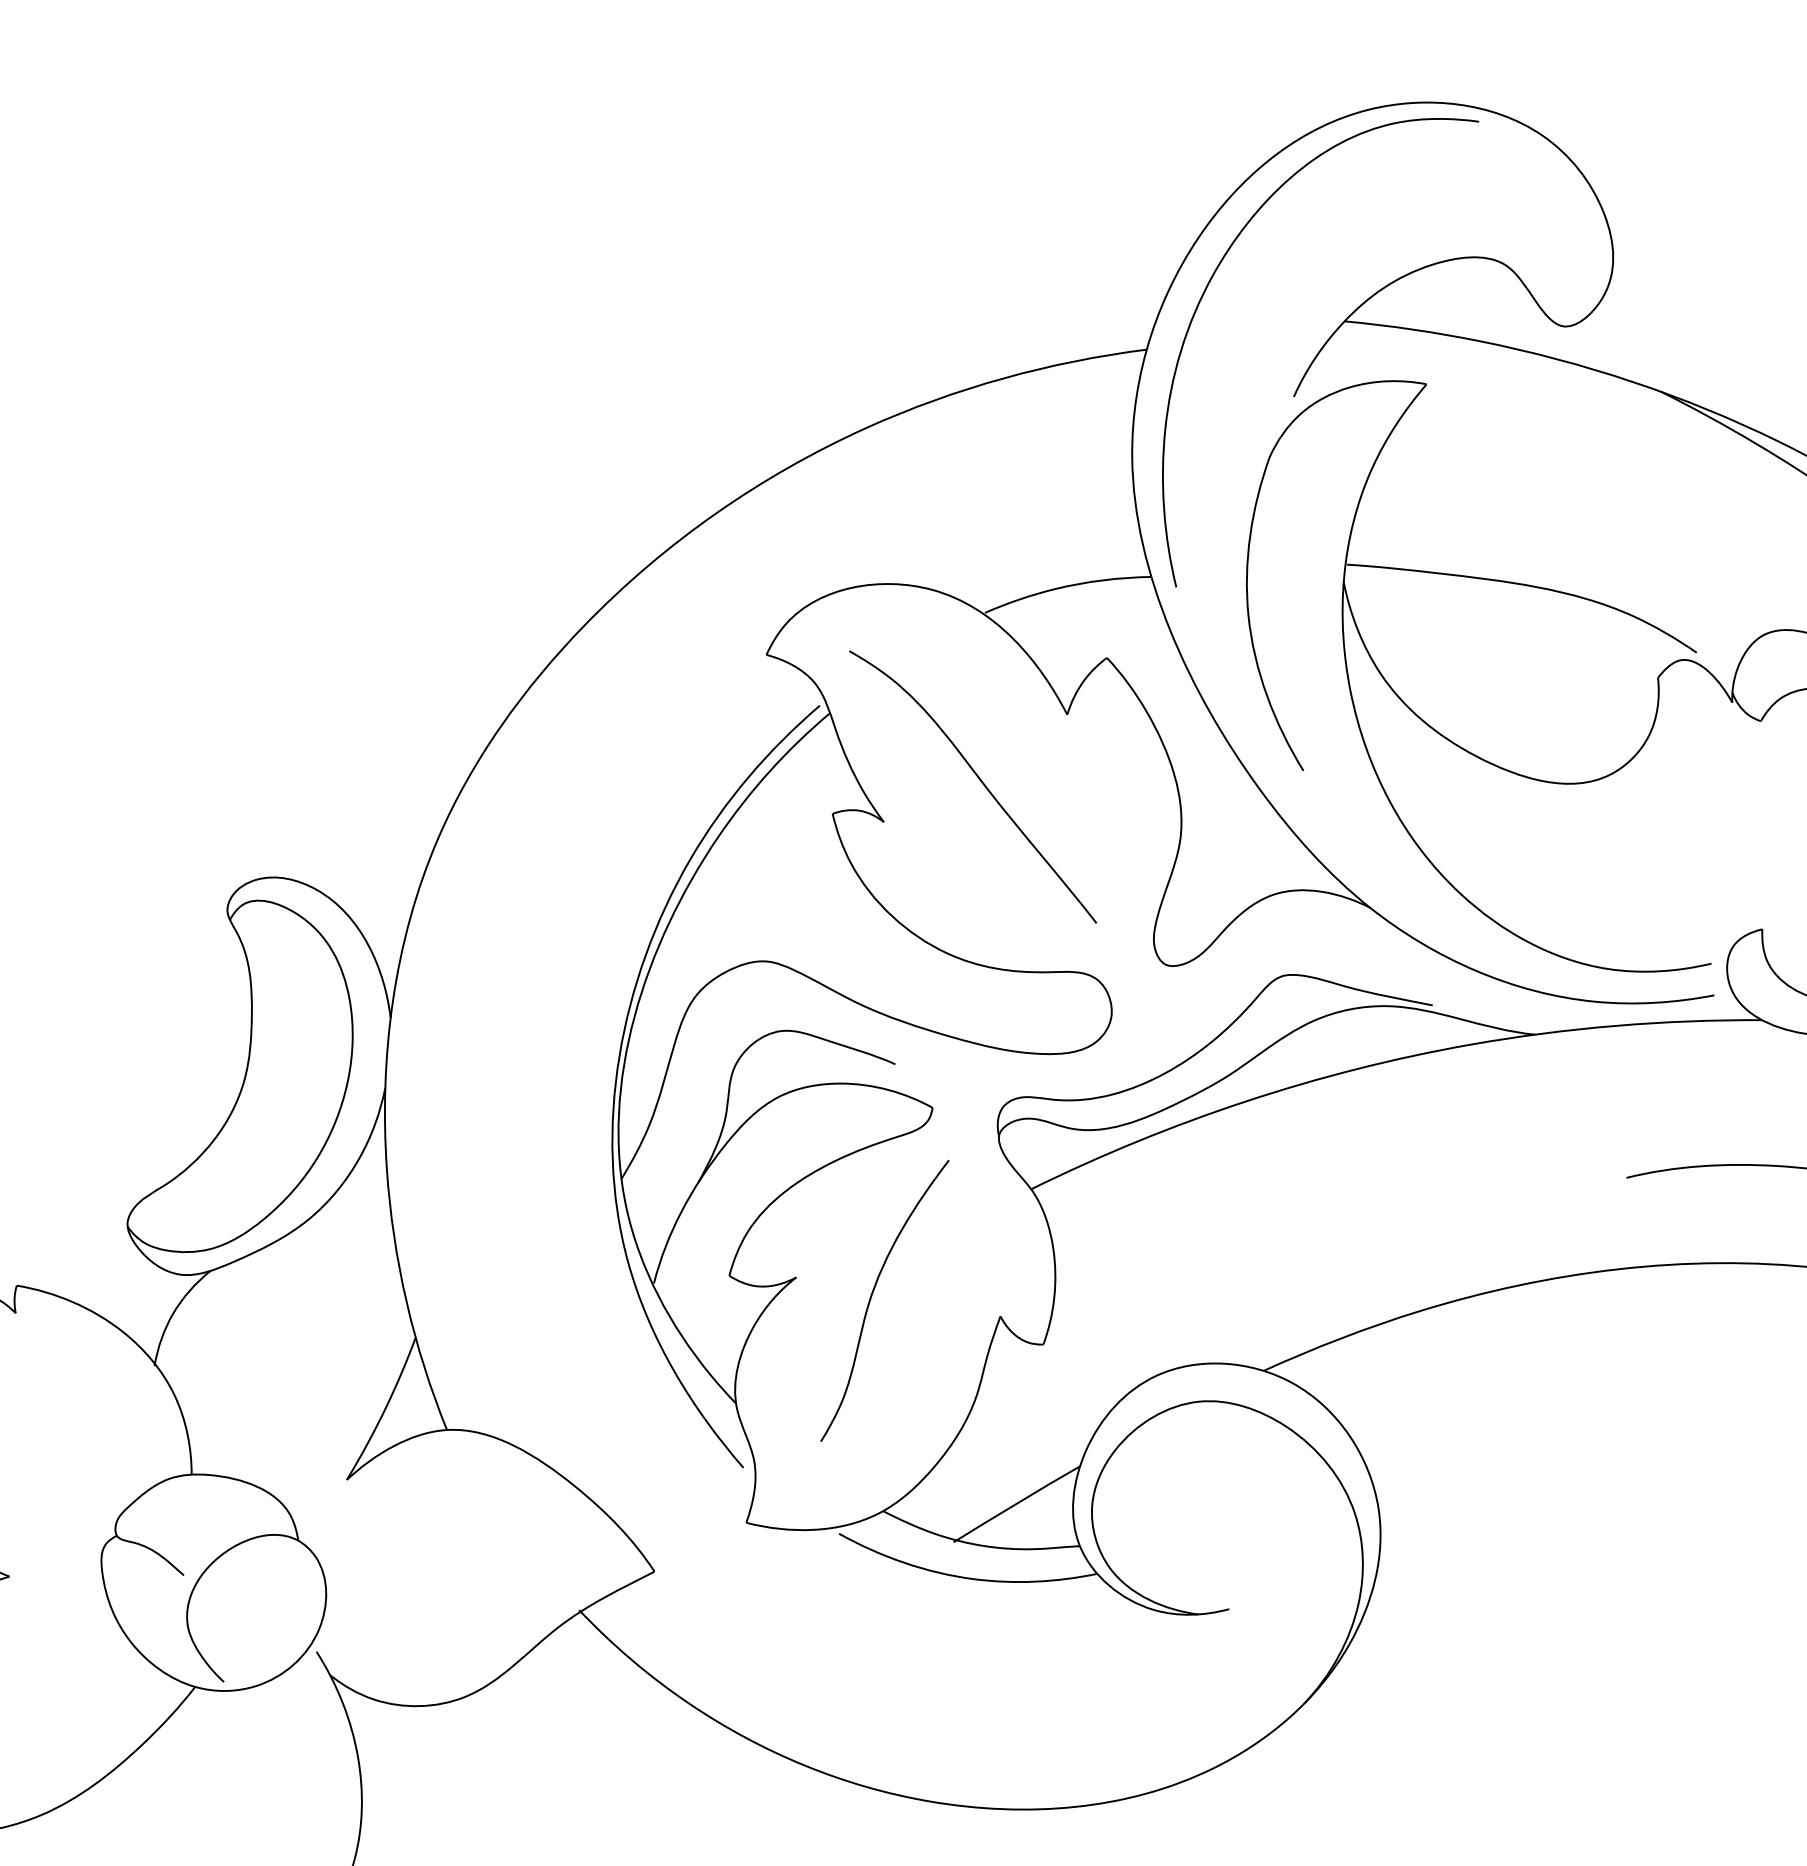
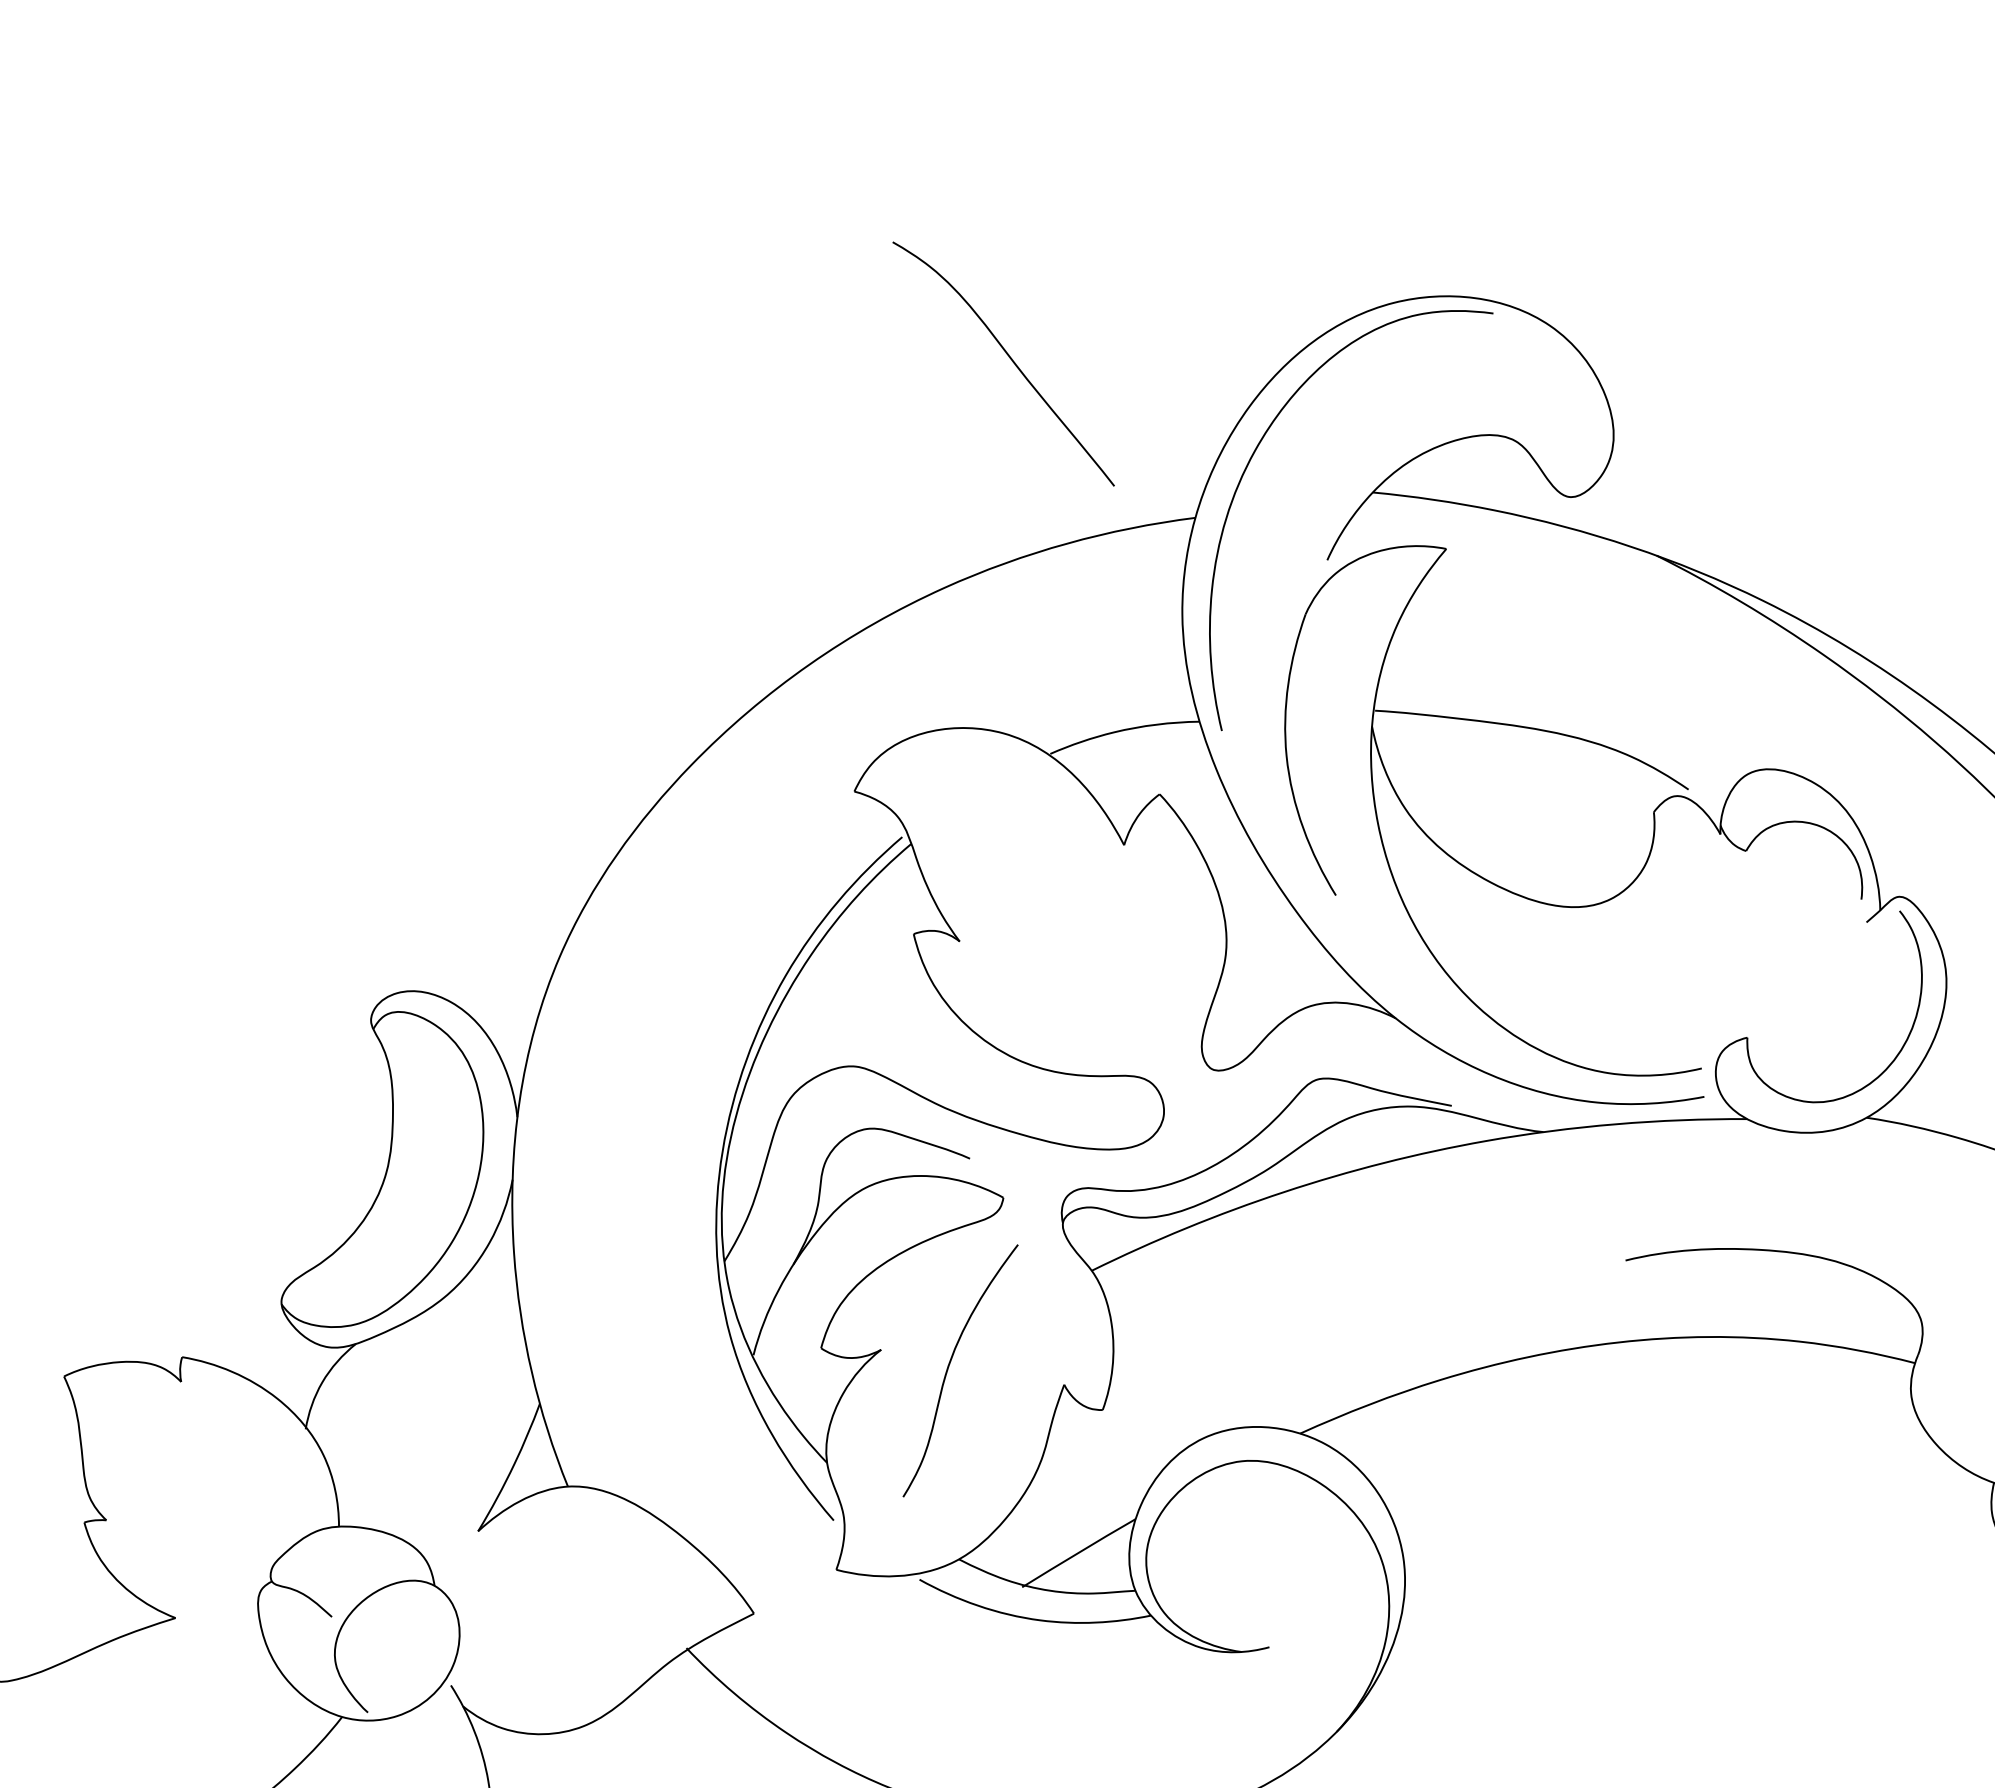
curve: (979, 780) -> (1009, 358), moved

